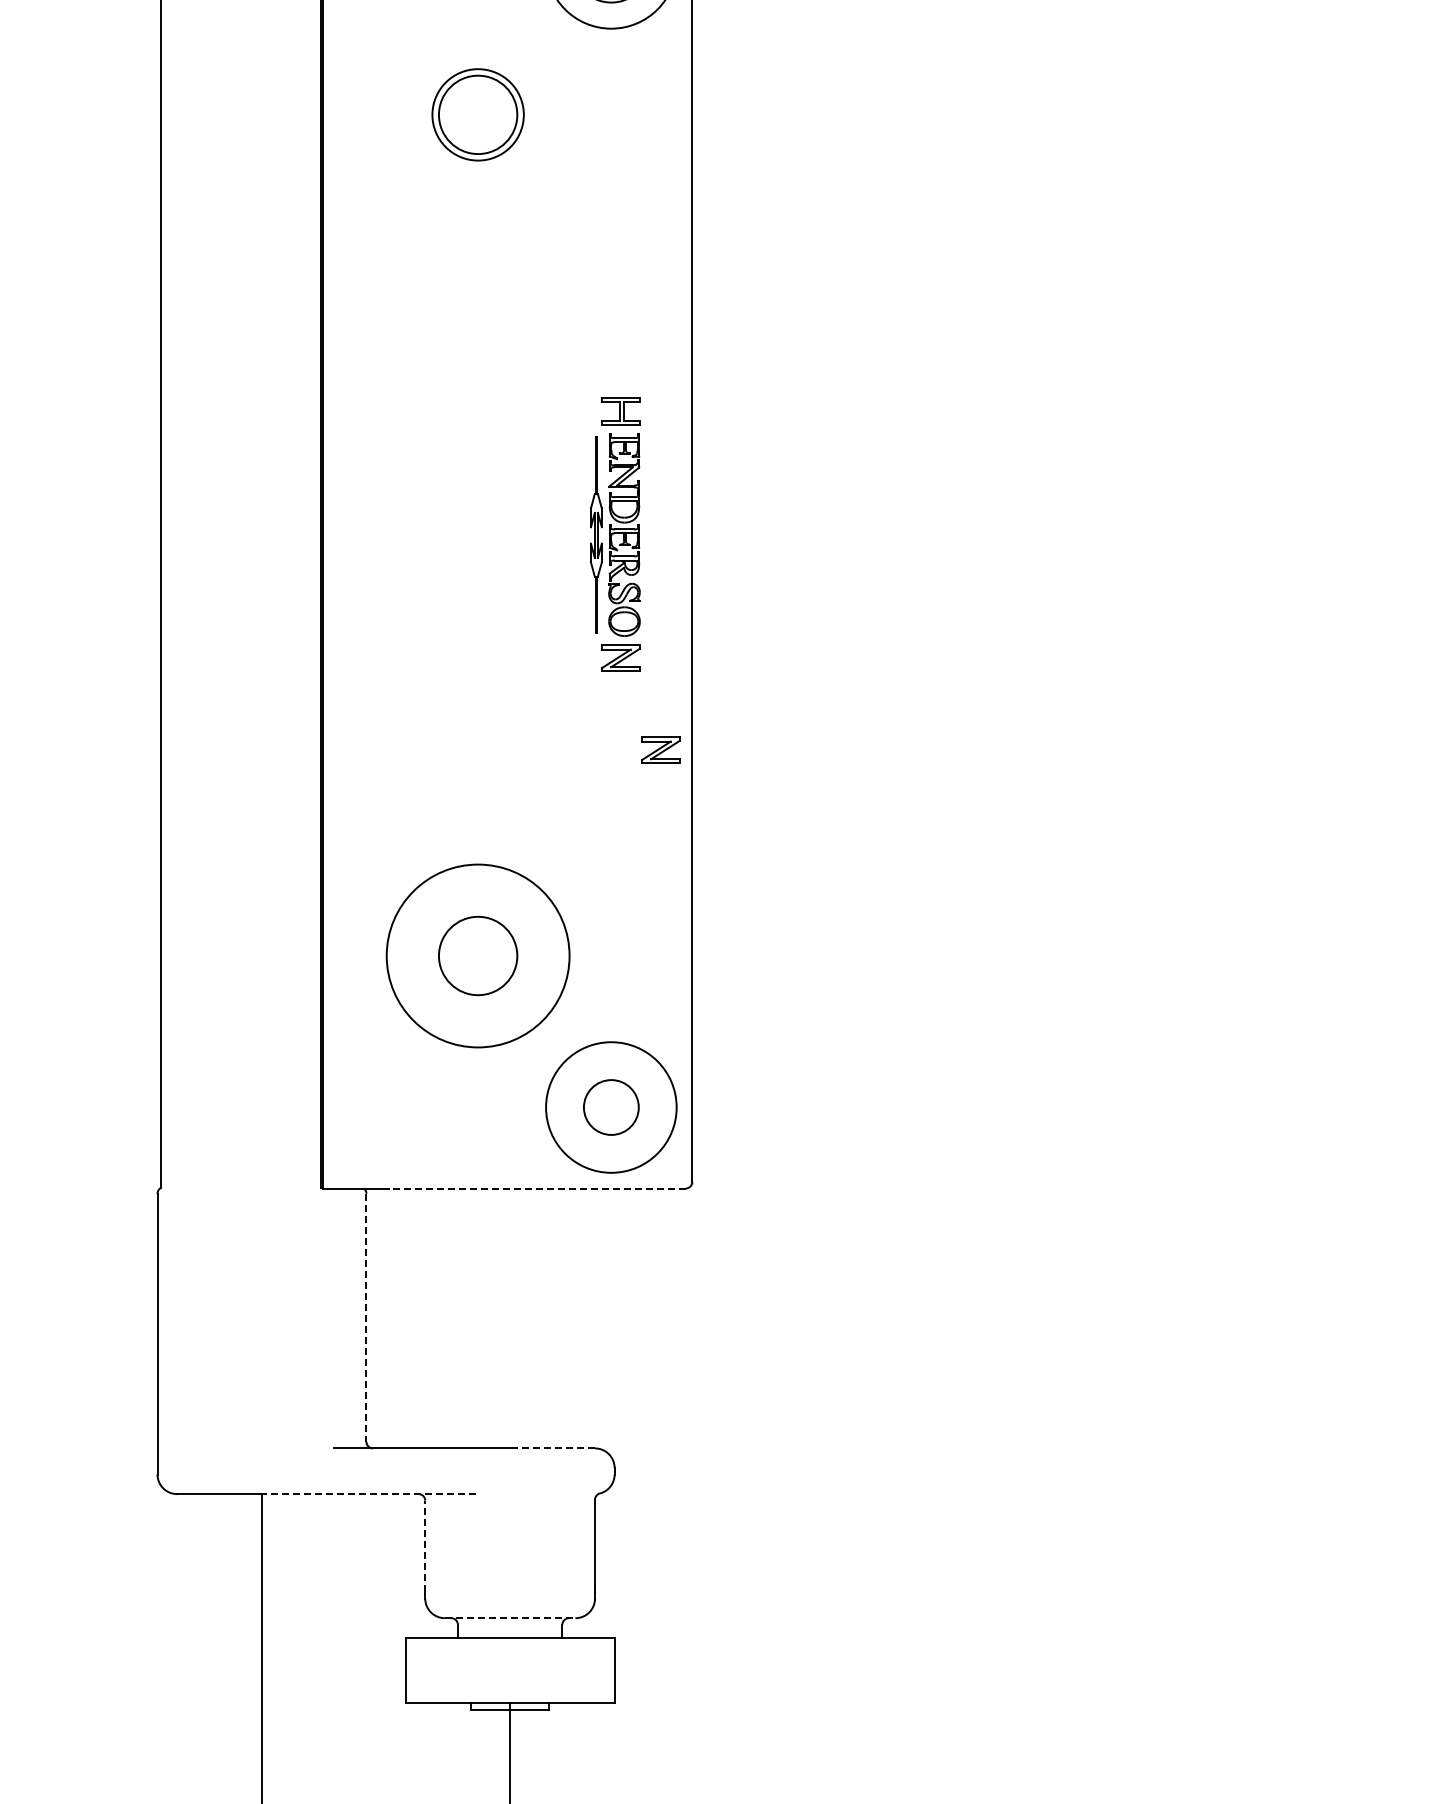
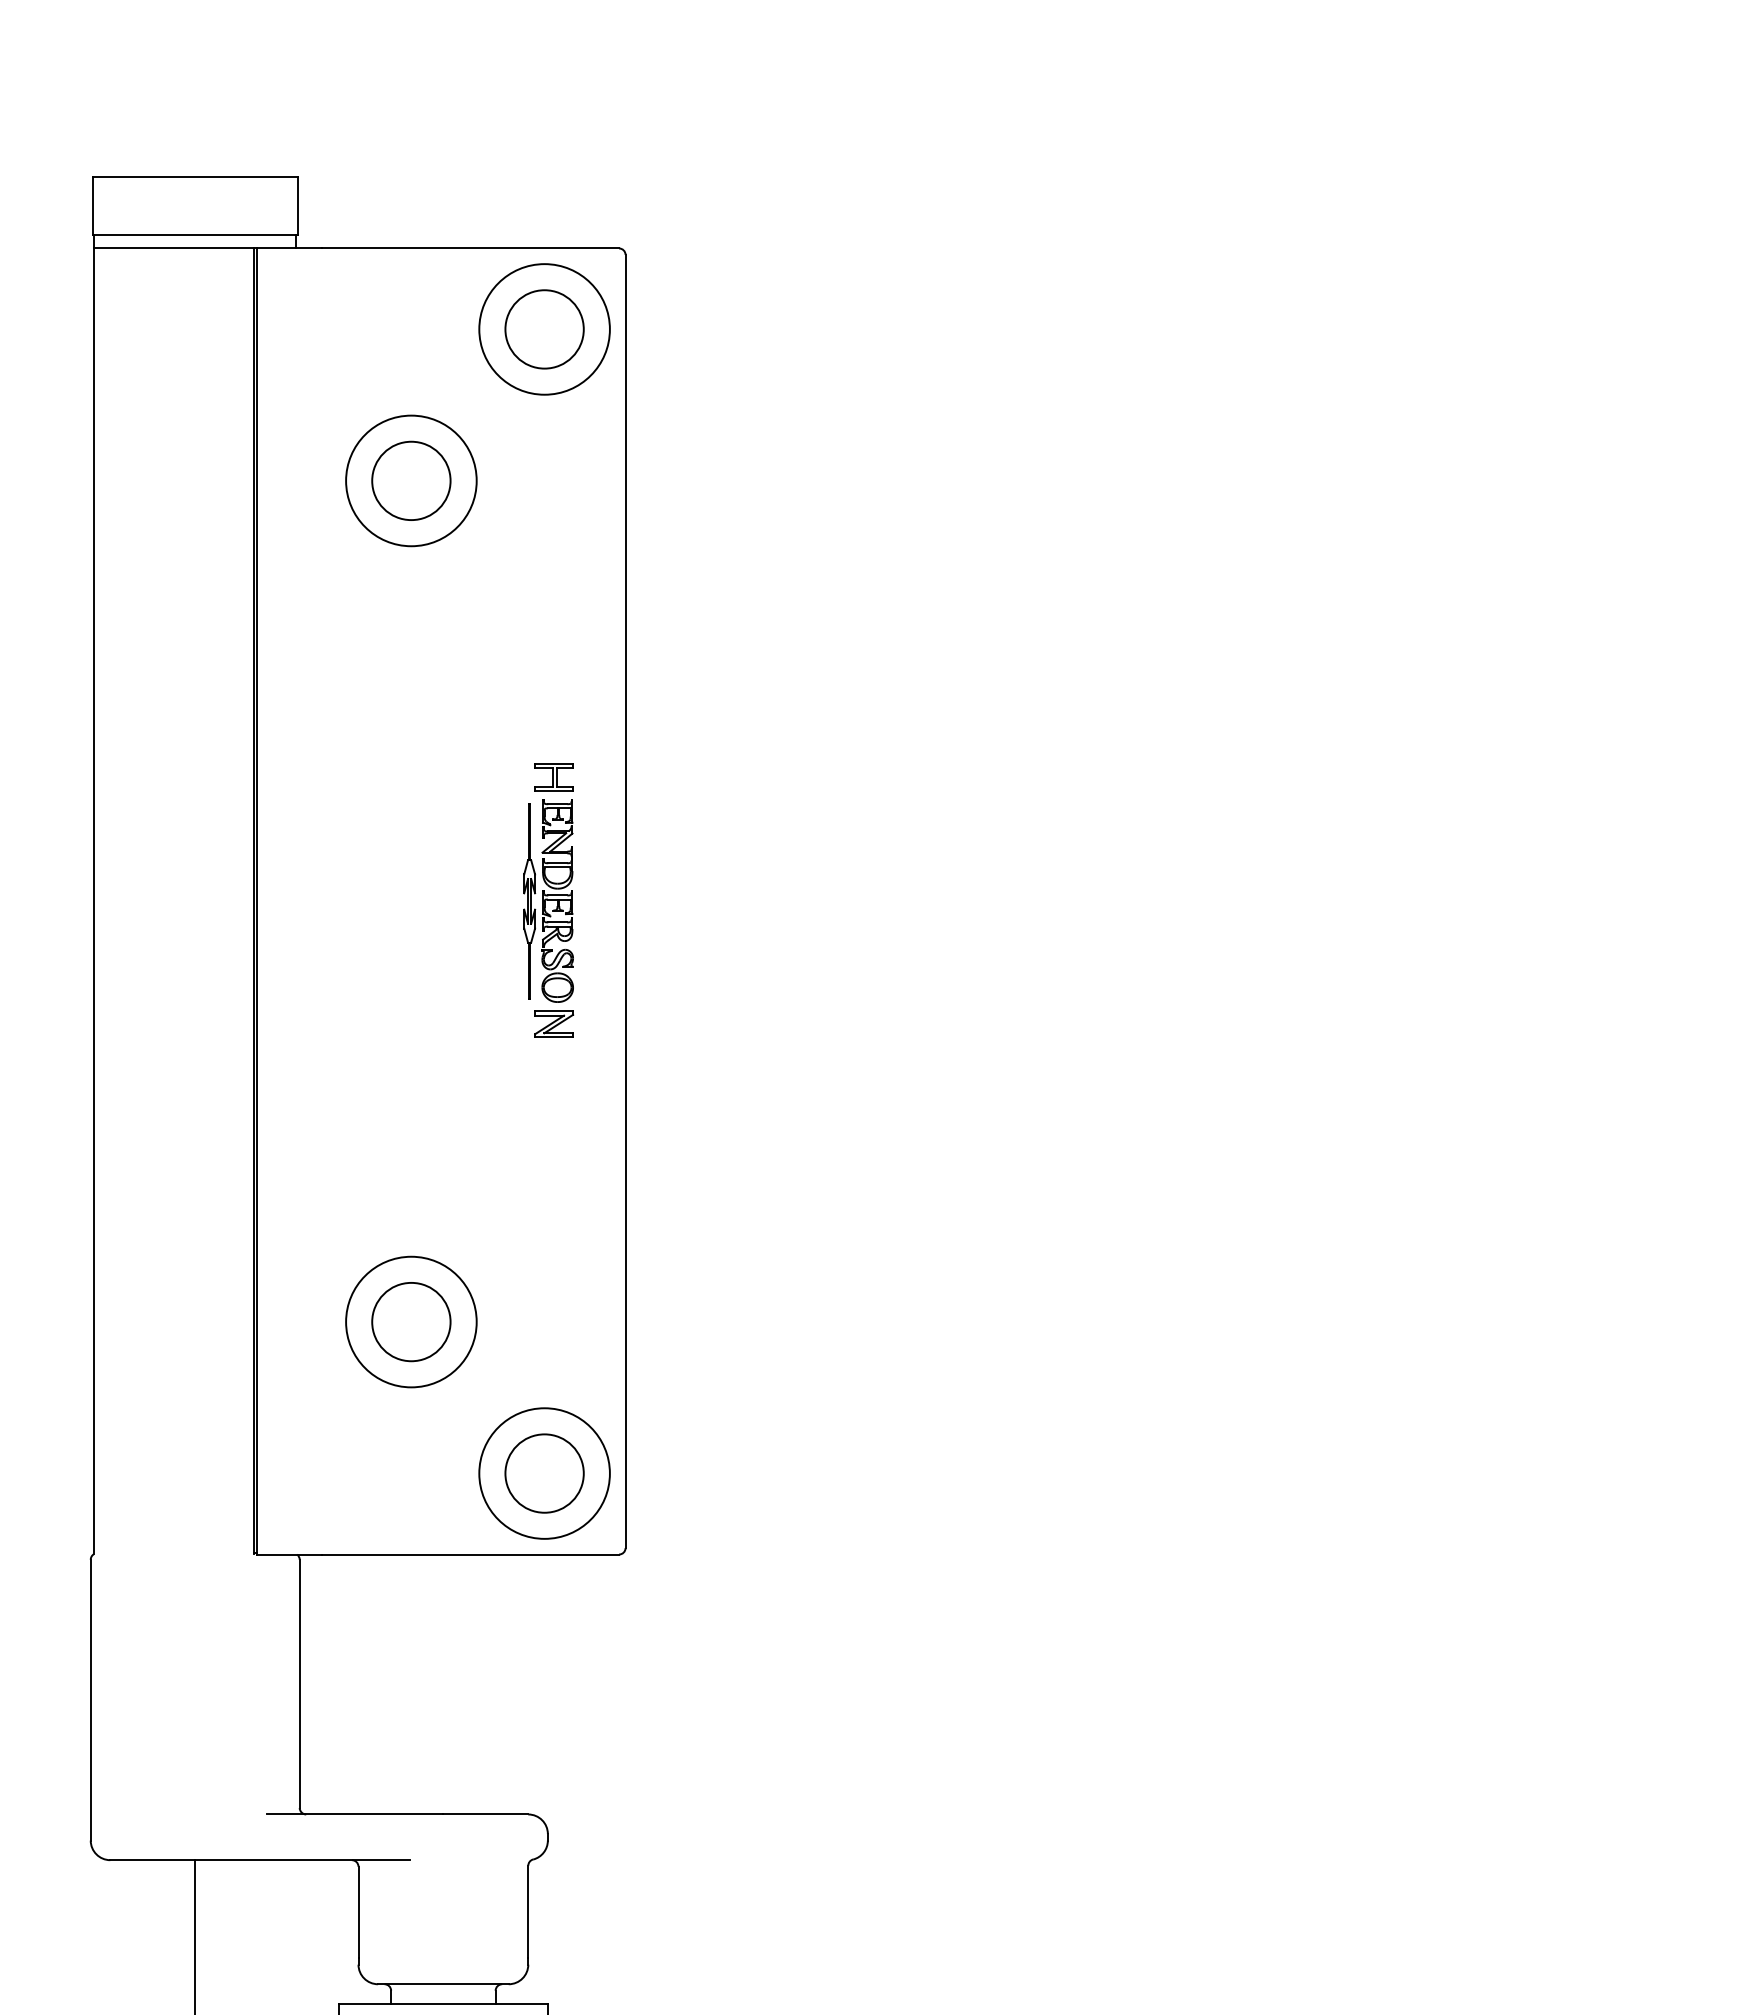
circle: (478, 114) -> (411, 480), size x1.43
part: (661, 749) -> (594, 1115), removed
circle: (478, 955) -> (411, 1321), size x0.71
circle: (611, 1107) -> (544, 1473), size x1.43
line: (537, 1188) -> (470, 1554), dashed -> solid
line: (366, 1318) -> (299, 1684), dashed -> solid
line: (552, 1448) -> (485, 1814), dashed -> solid
line: (368, 1494) -> (301, 1860), dashed -> solid
line: (425, 1546) -> (358, 1912), dashed -> solid
line: (510, 1618) -> (443, 1984), dashed -> solid

